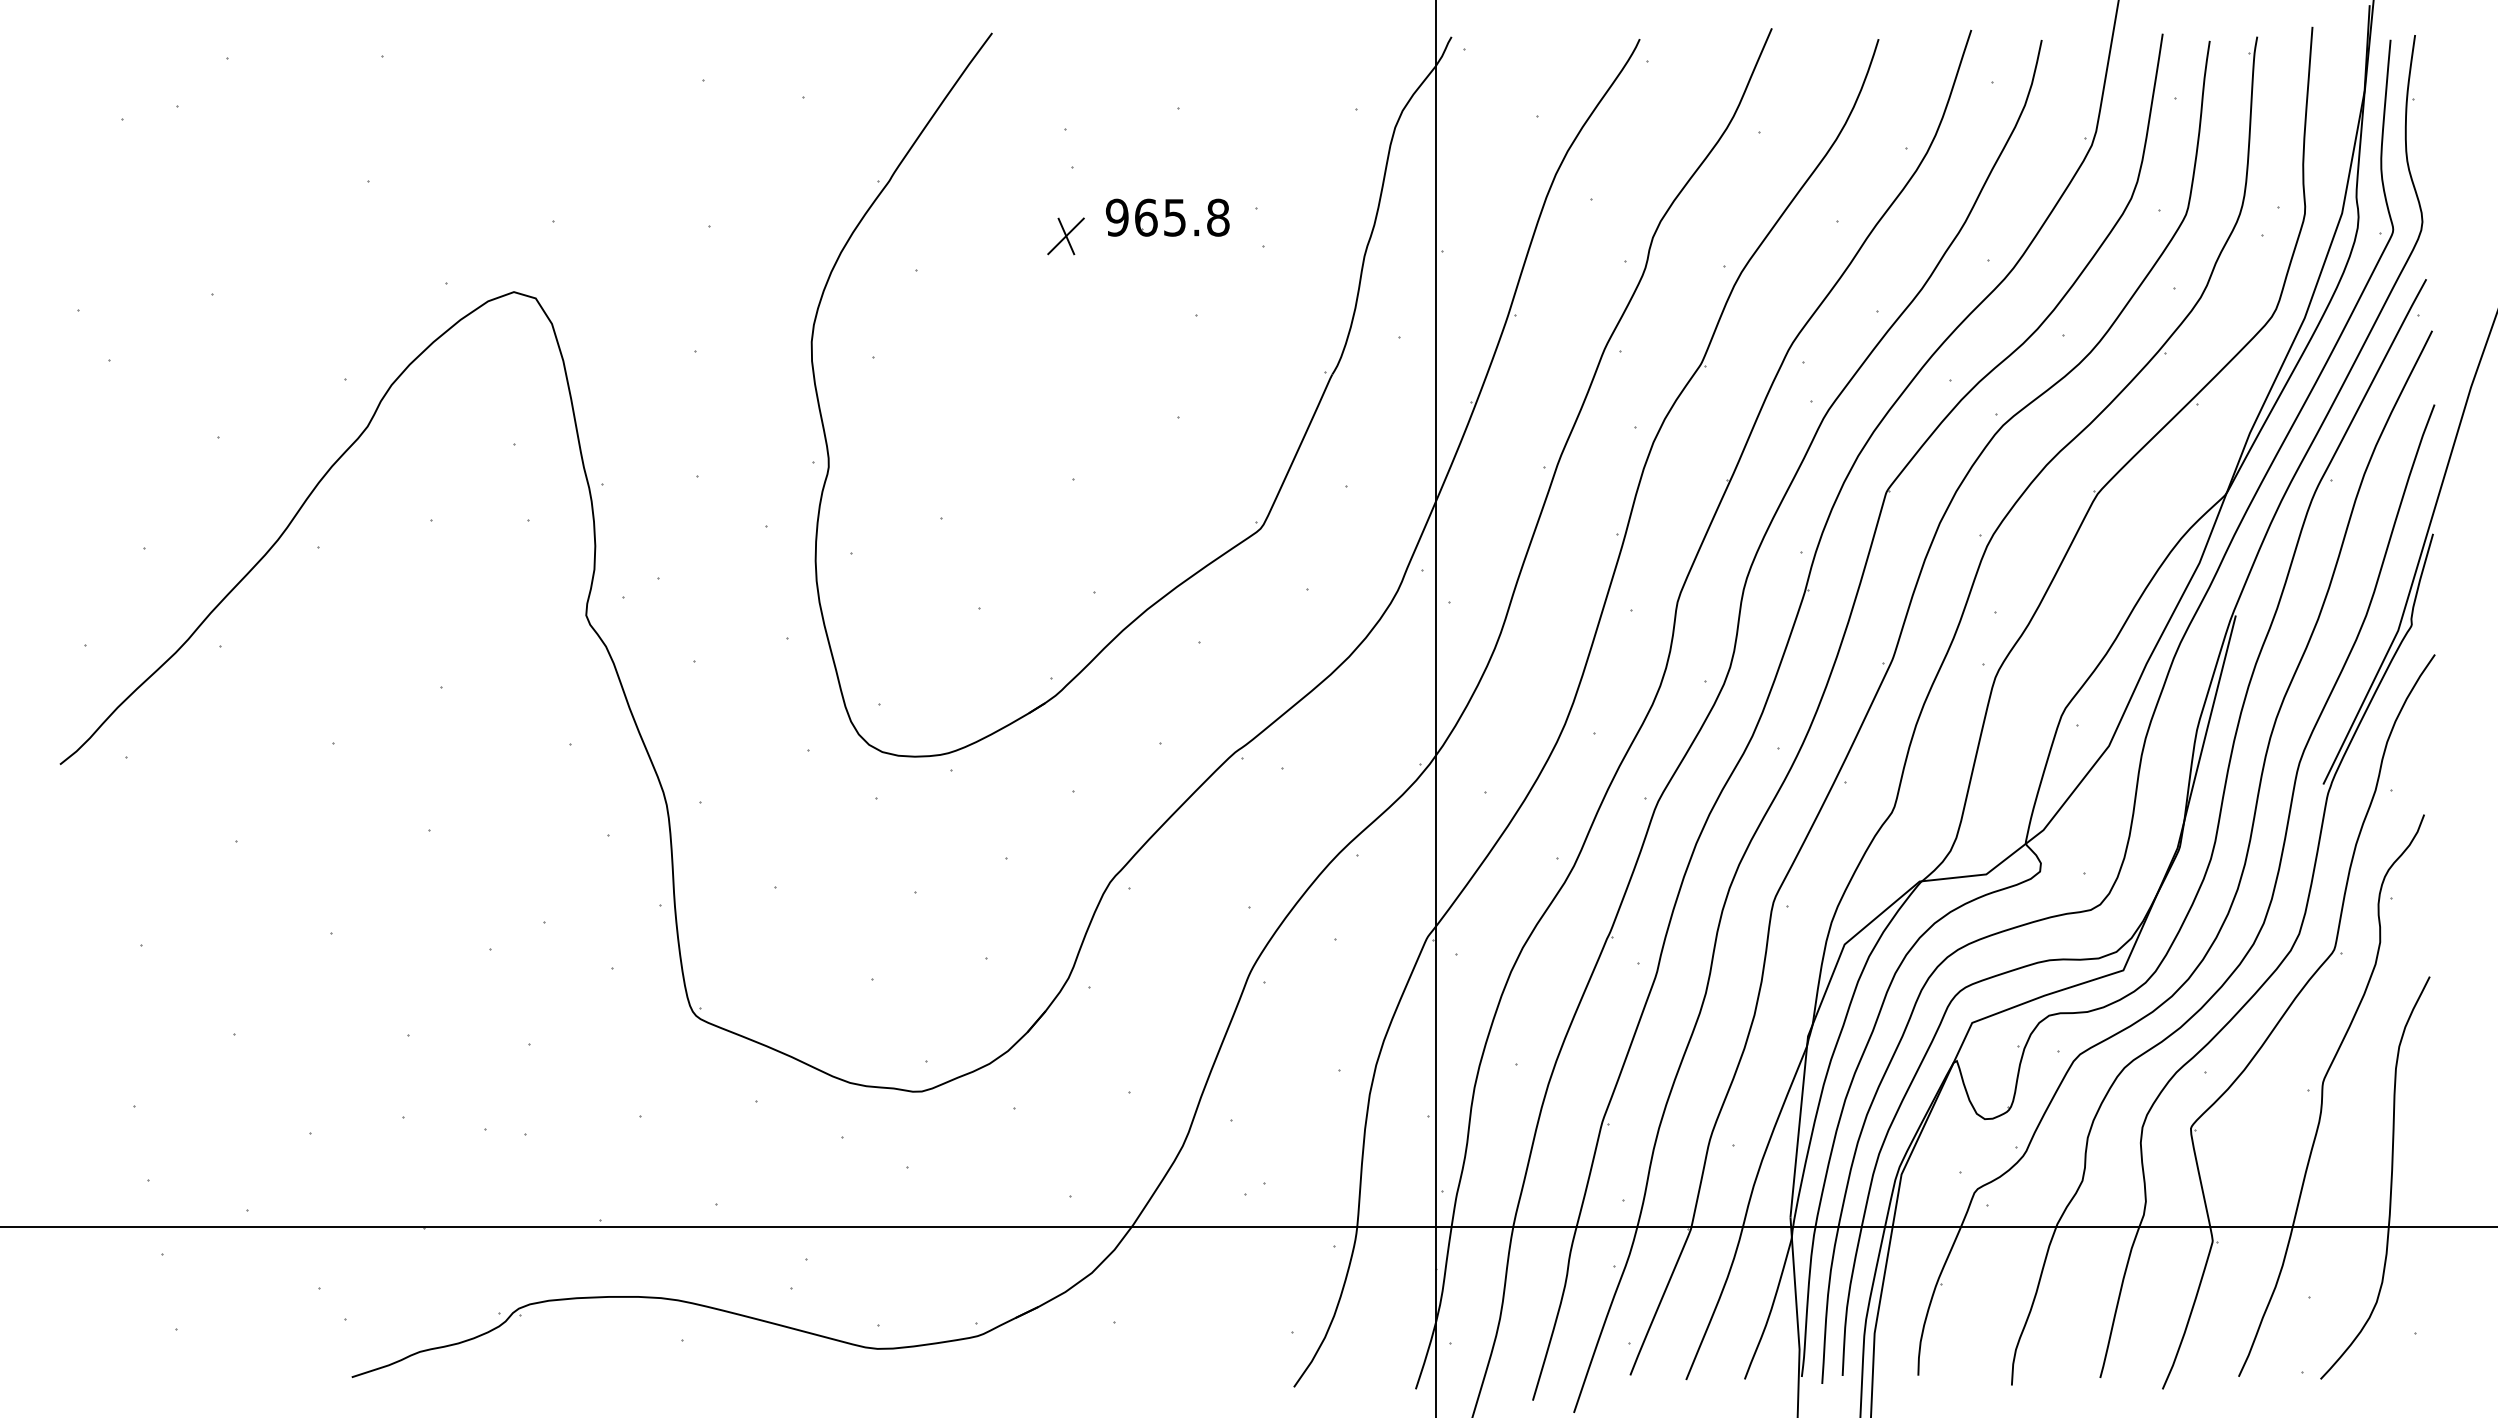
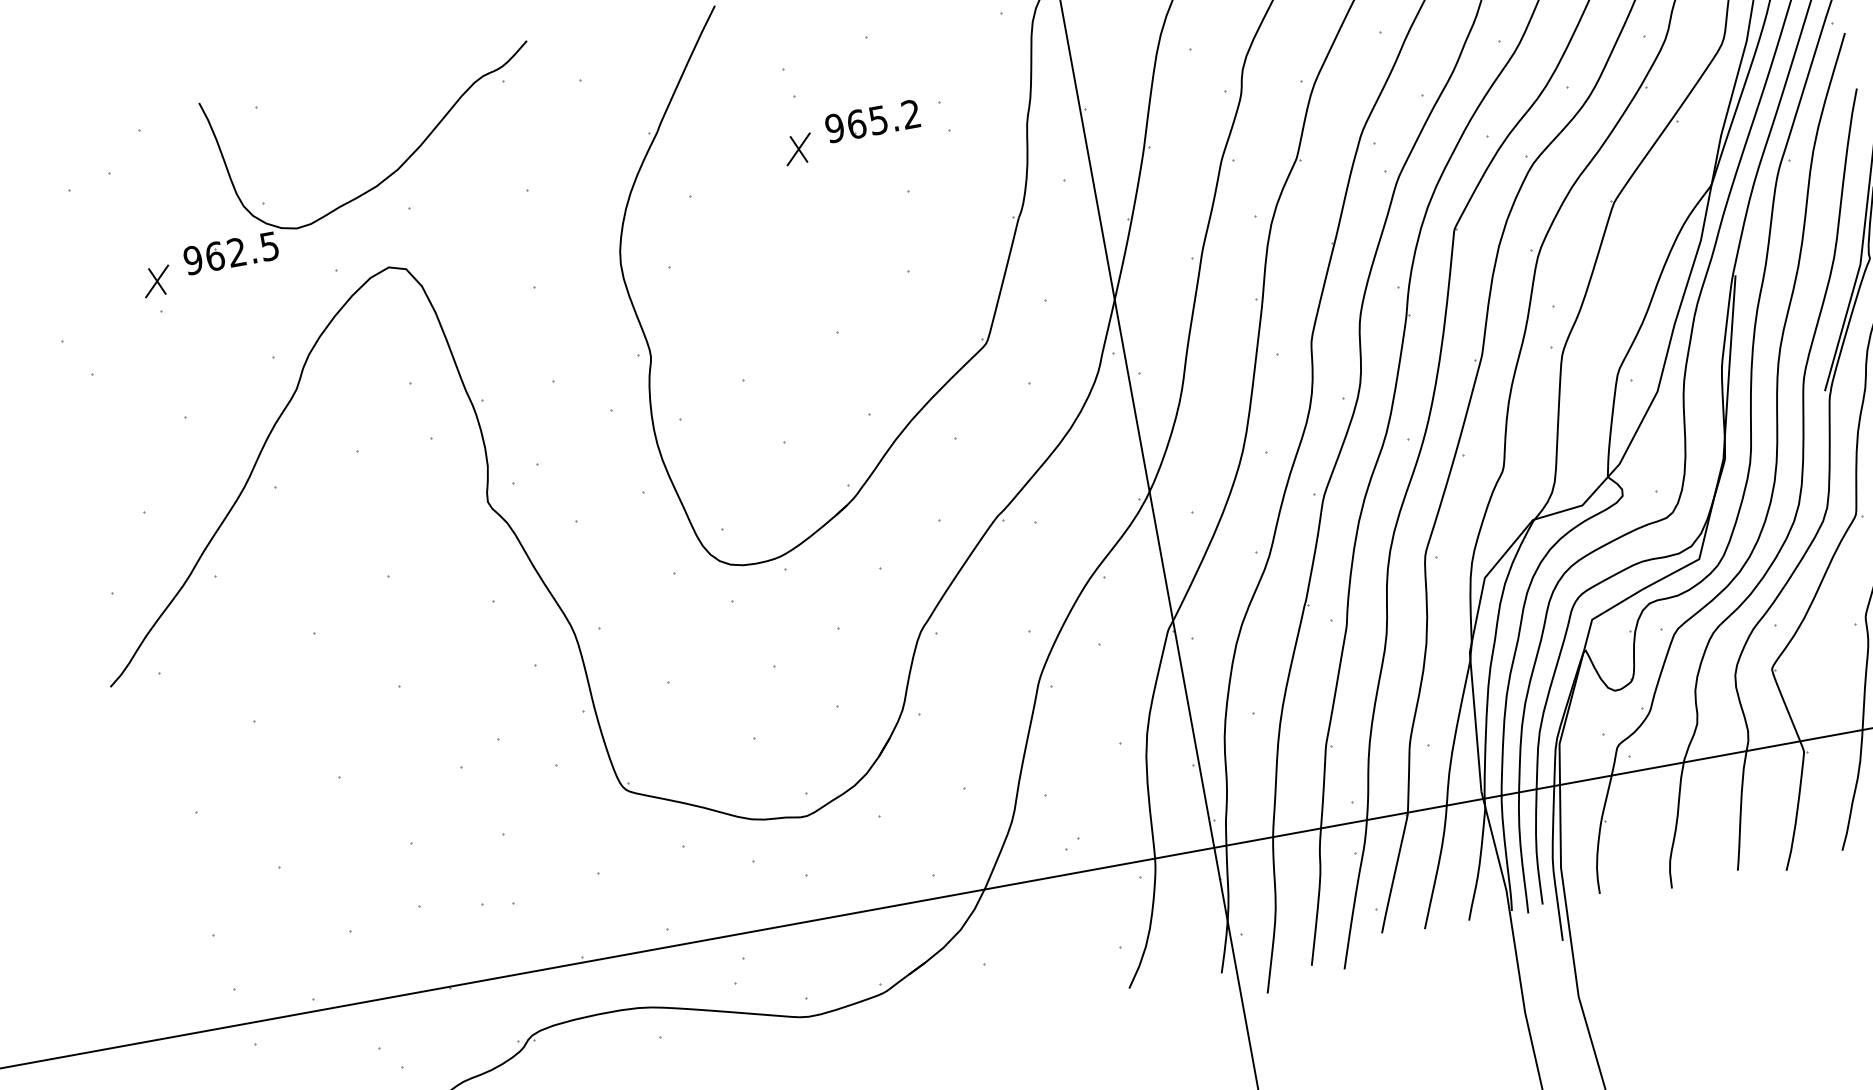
part: (513, 185) -> (373, 186), added
text: (1218, 217) -> (911, 114), 965.8 -> 965.2
part: (213, 255) -> (156, 281), added

